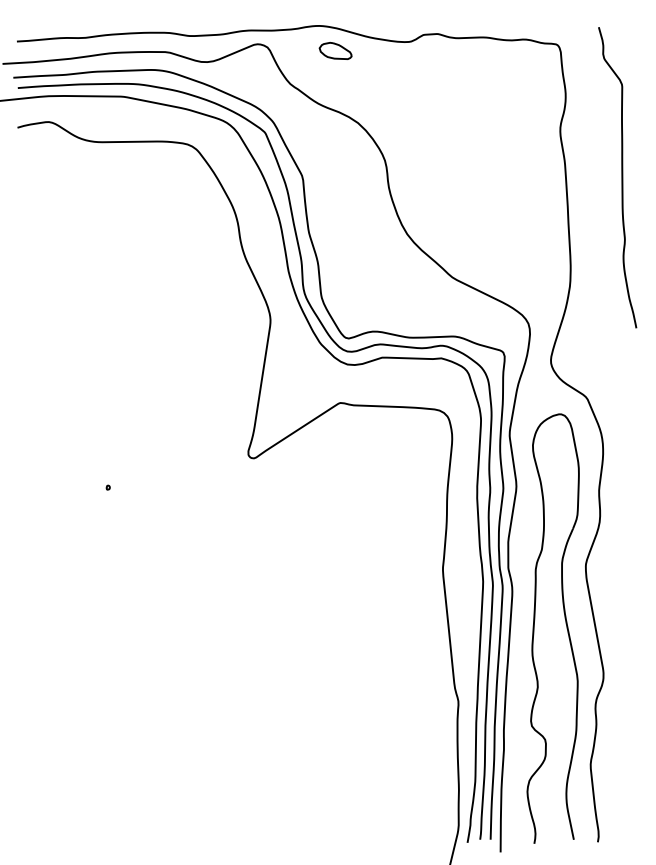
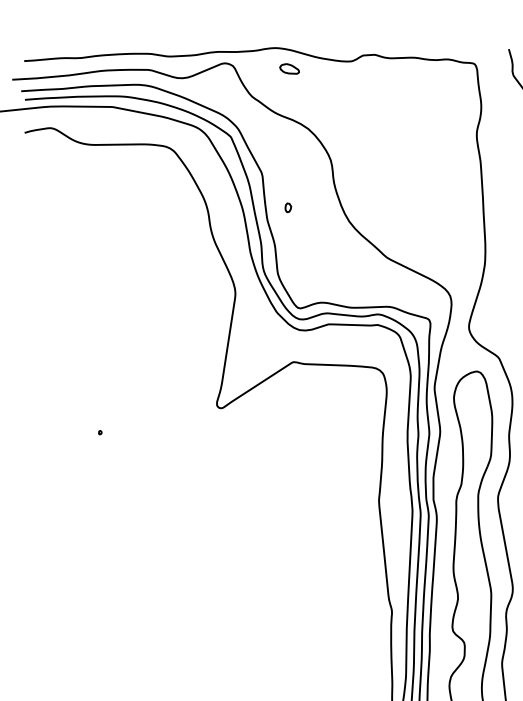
part: (335, 50) -> (289, 68), size x0.71
part: (333, 217) -> (287, 207), added

